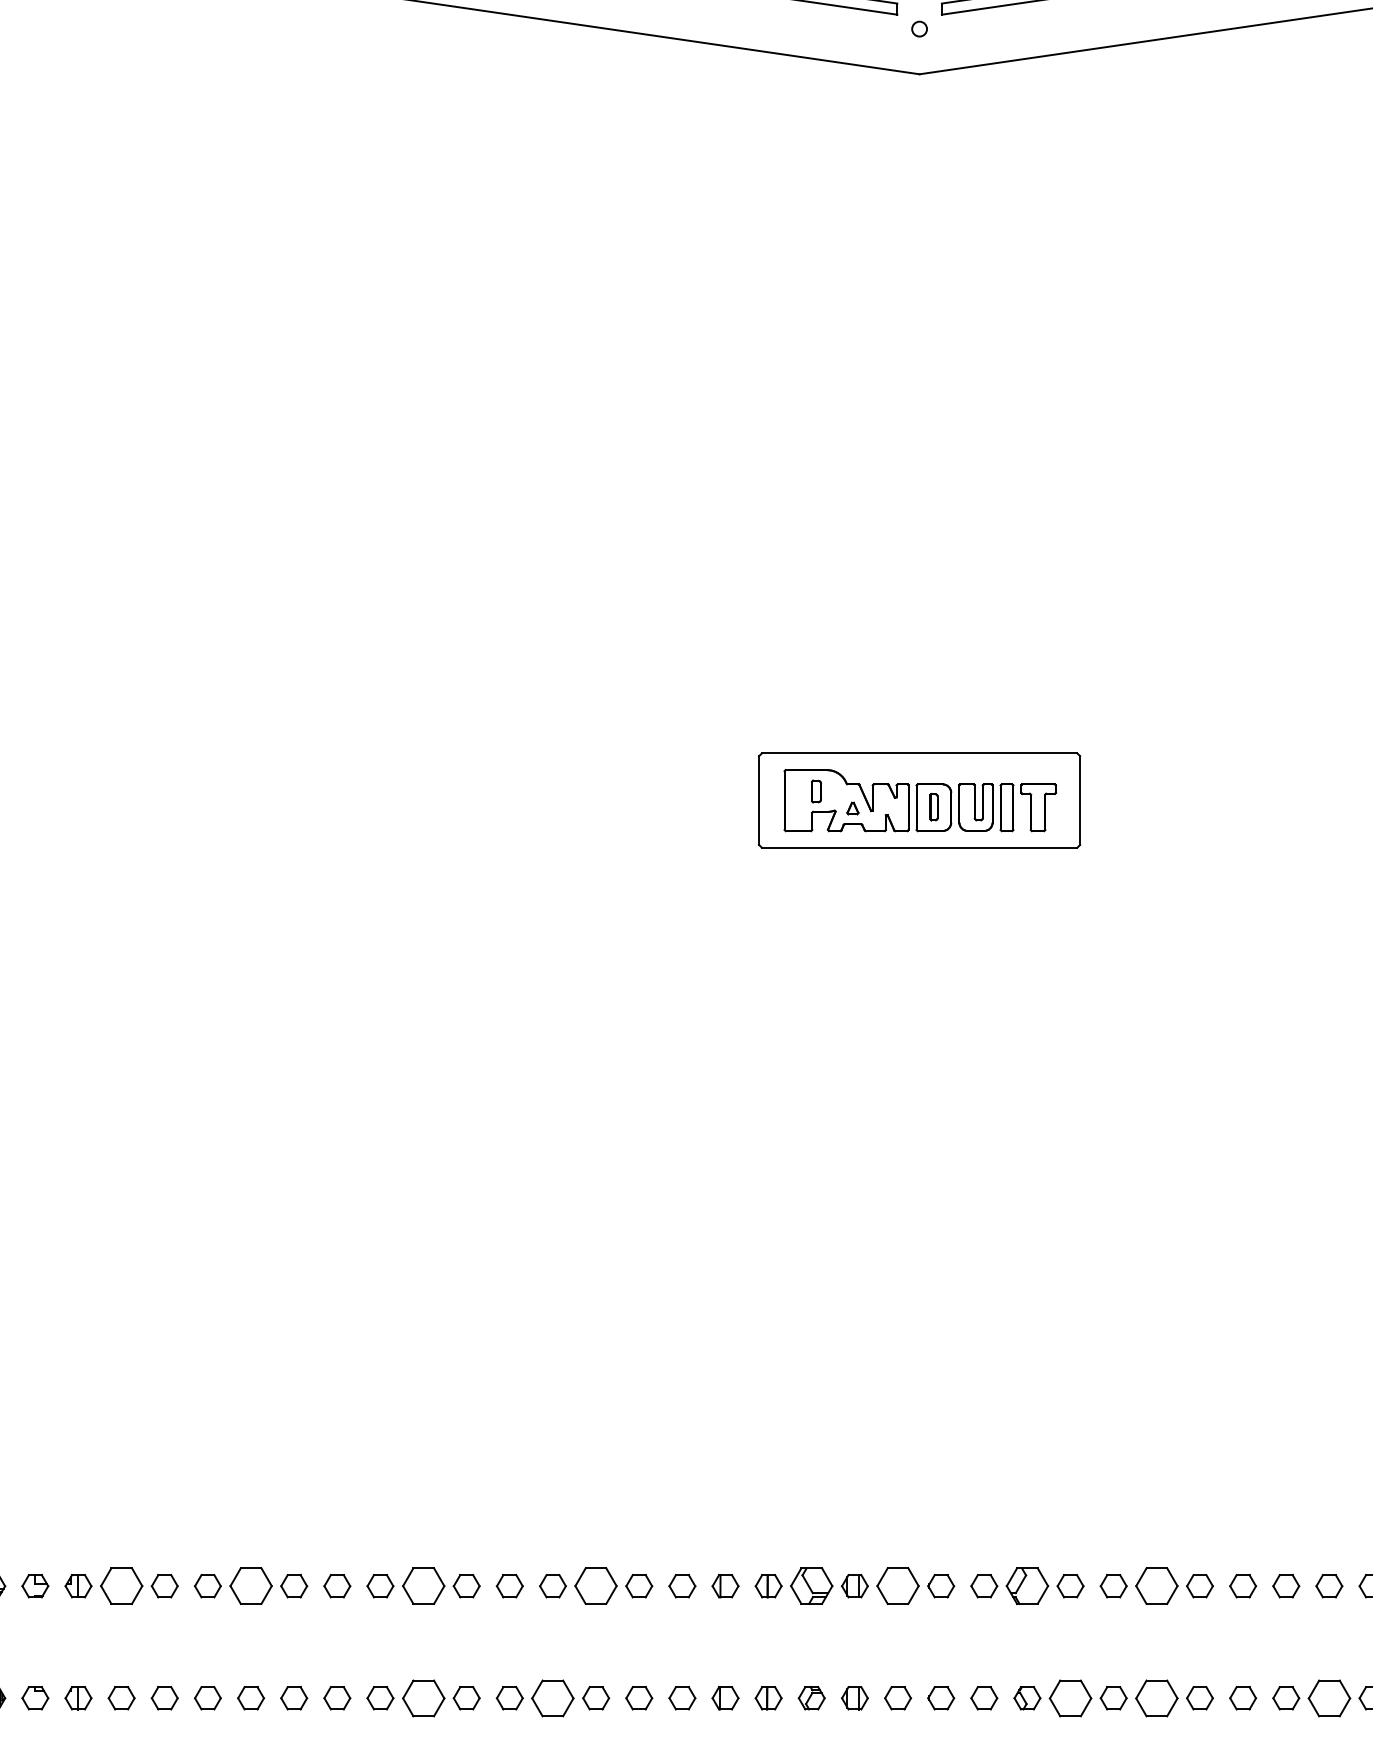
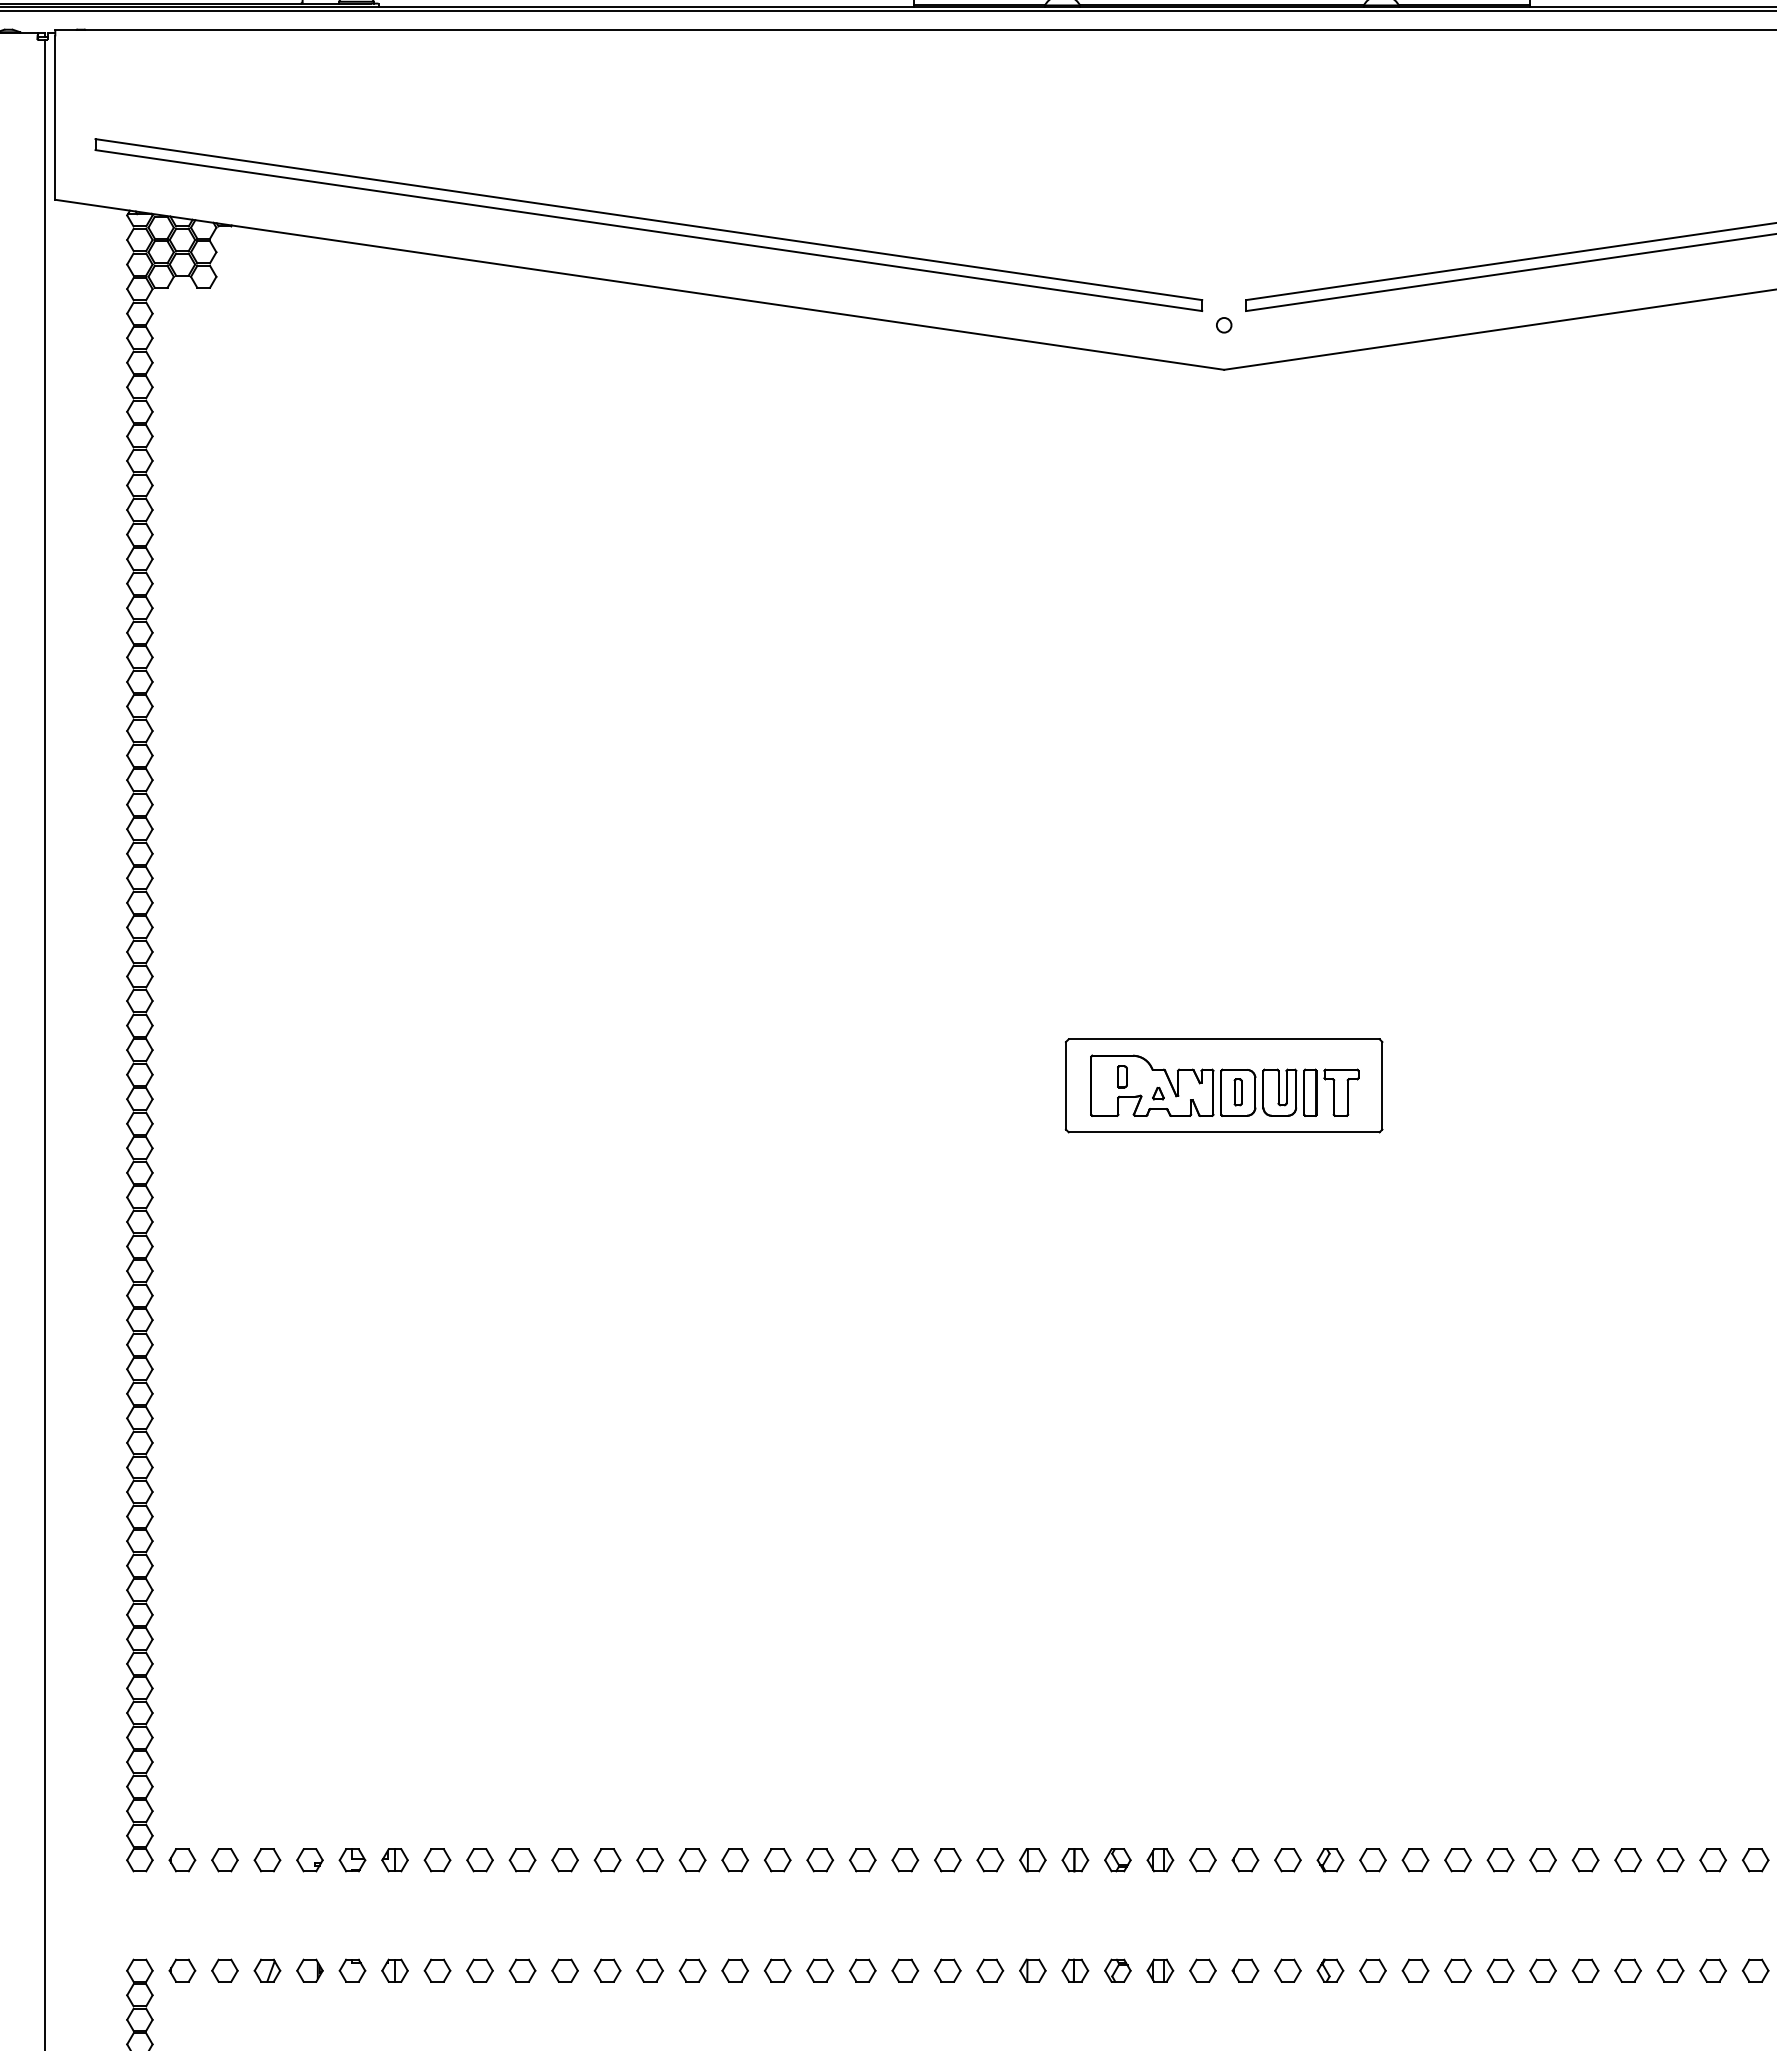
part: (121, 1586) -> (437, 1860), size x0.62
part: (250, 1586) -> (564, 1860), size x0.62
part: (422, 1586) -> (734, 1860), size x0.62
part: (596, 1586) -> (905, 1860), size x0.62
part: (811, 1586) -> (1117, 1860), size x0.62
part: (897, 1586) -> (1202, 1860), size x0.62
part: (1027, 1586) -> (1330, 1860), size x0.62
part: (1156, 1586) -> (1457, 1860), size x0.62
part: (422, 1698) -> (734, 1970), size x0.62
part: (552, 1698) -> (862, 1970), size x0.62
part: (1070, 1698) -> (1372, 1970), size x0.62
part: (1156, 1698) -> (1457, 1970), size x0.62
part: (1328, 1698) -> (1627, 1970), size x0.62

